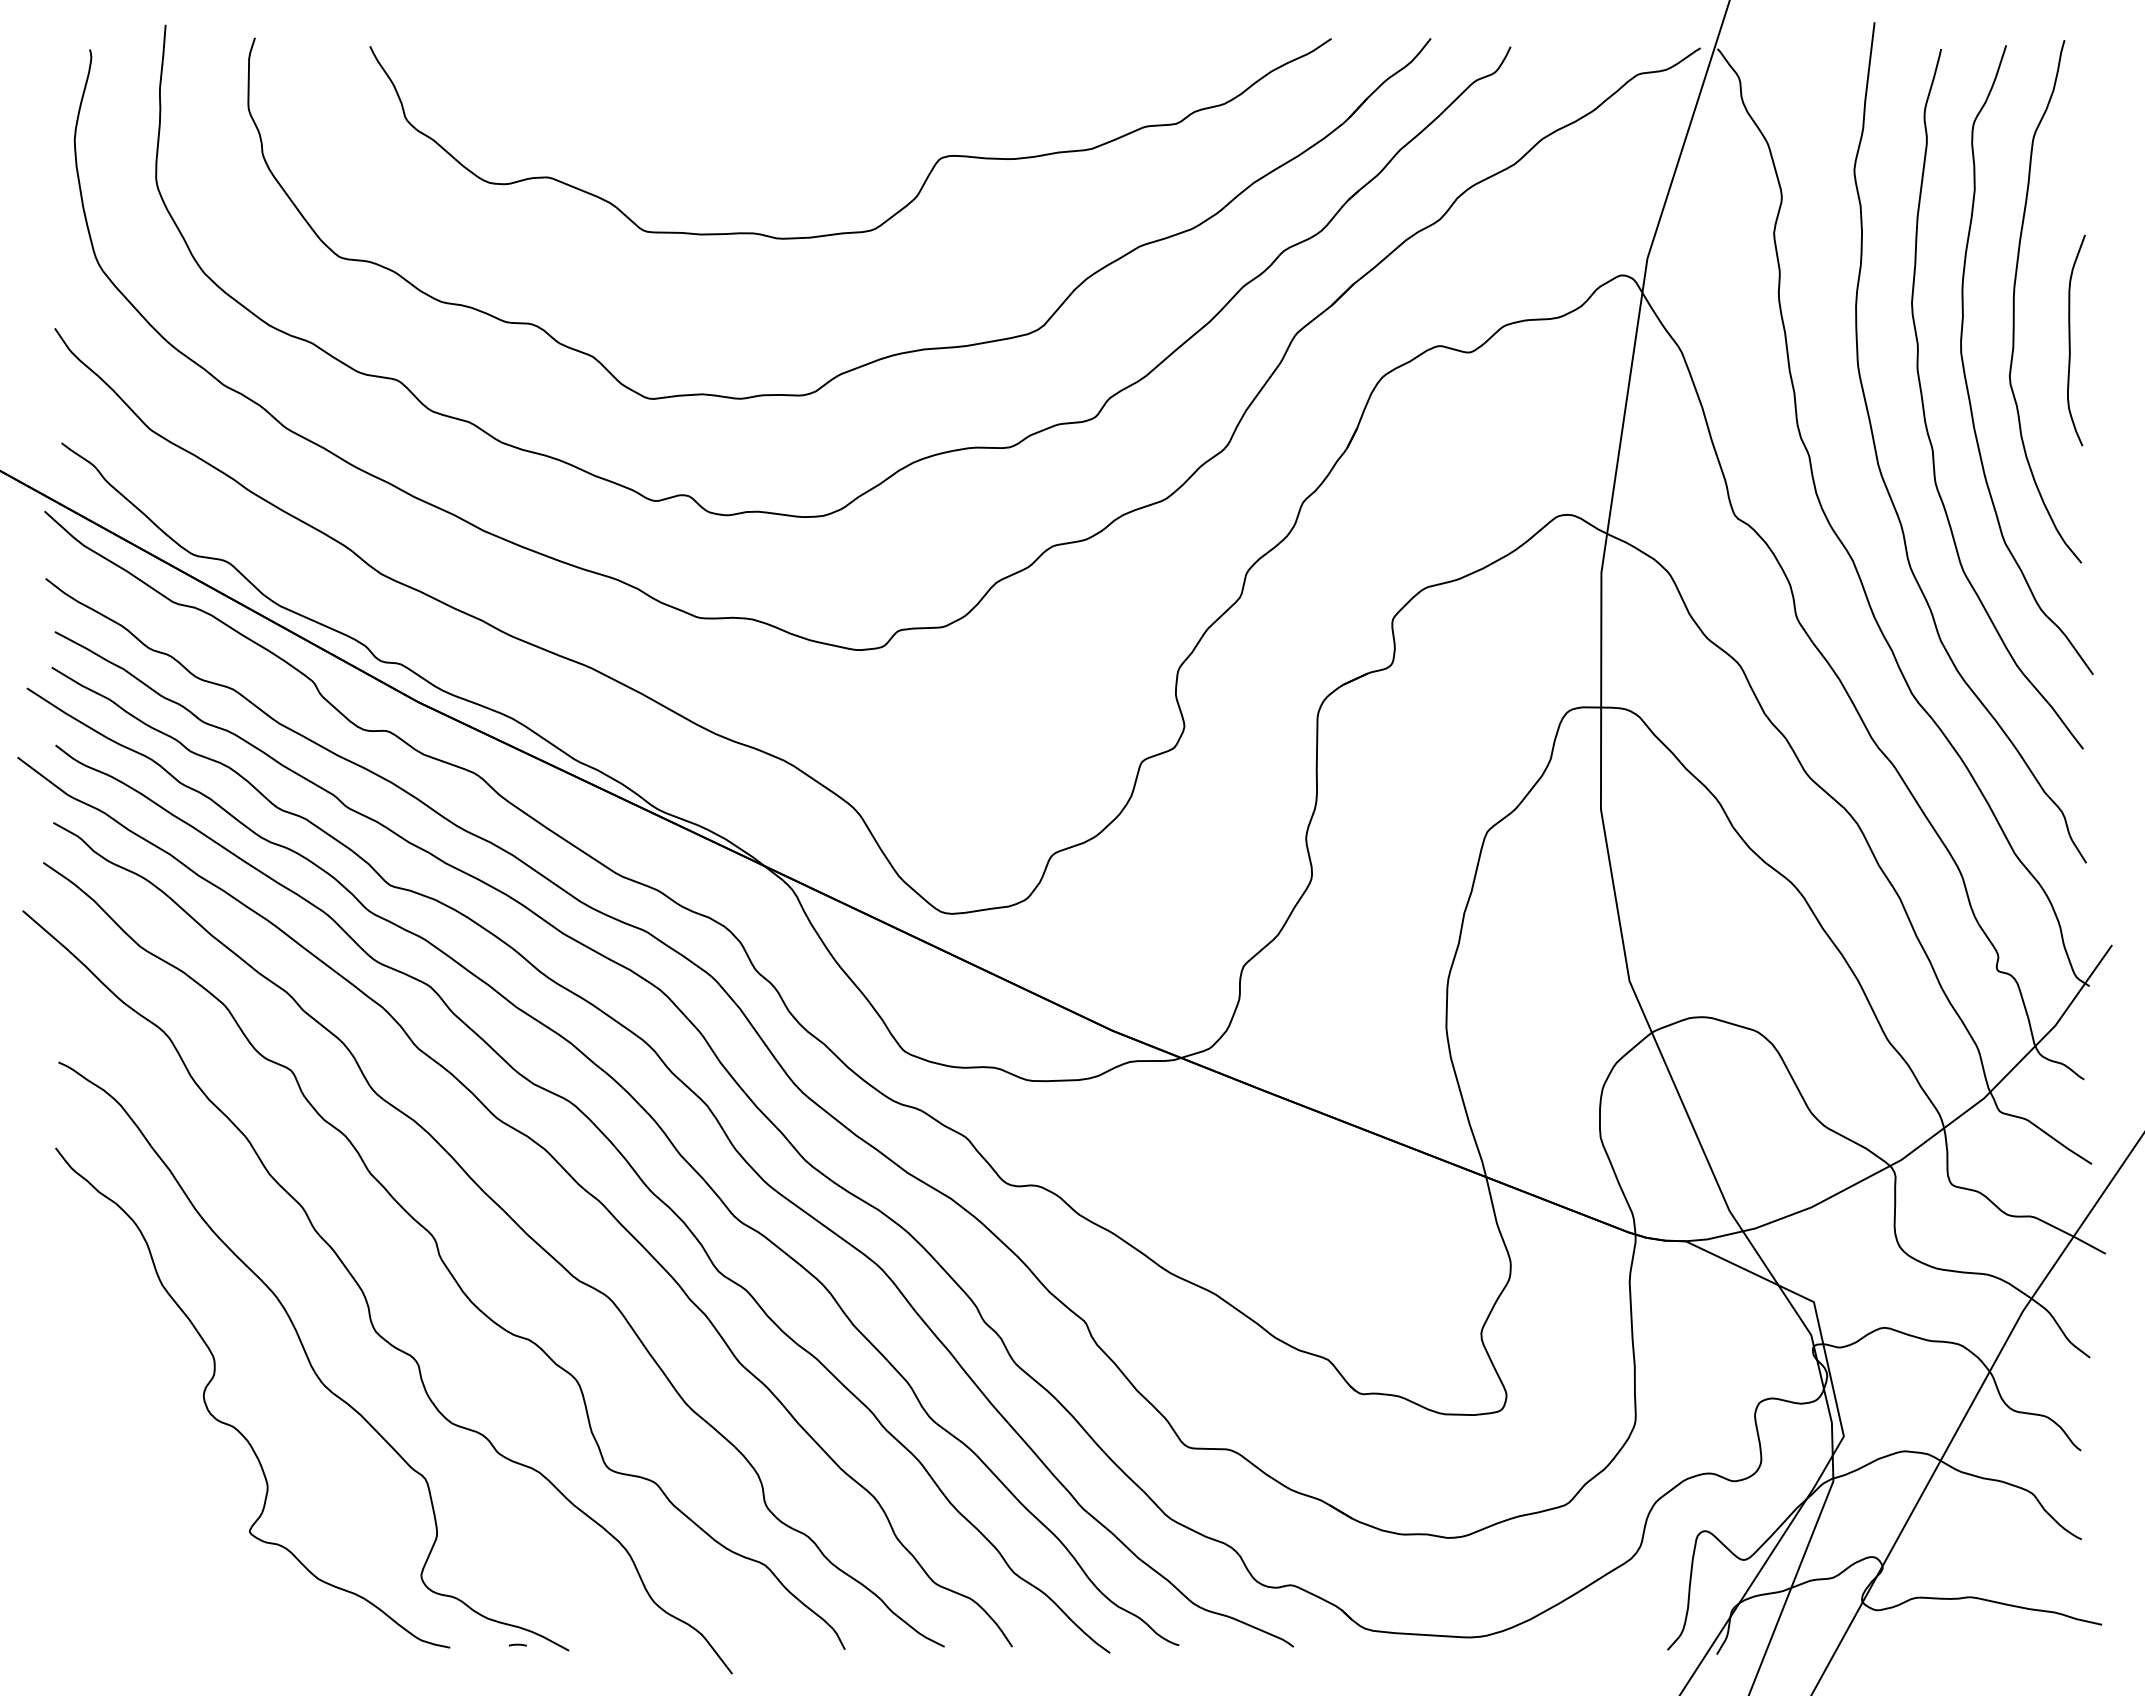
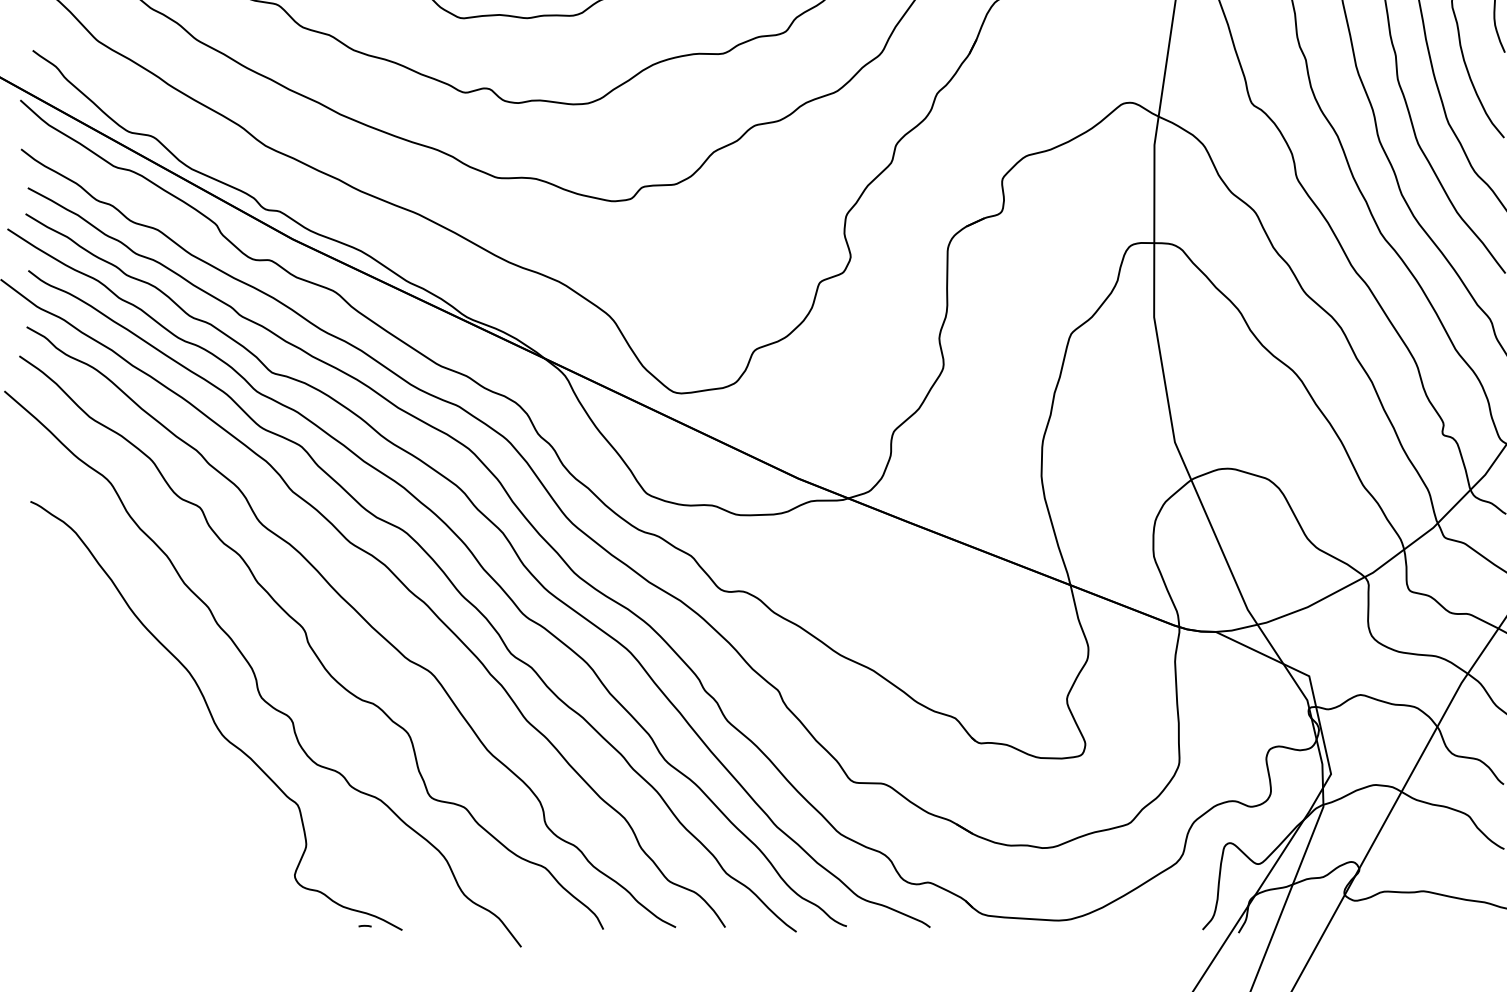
curve: (234, 1426) -> (158, 766), removed

